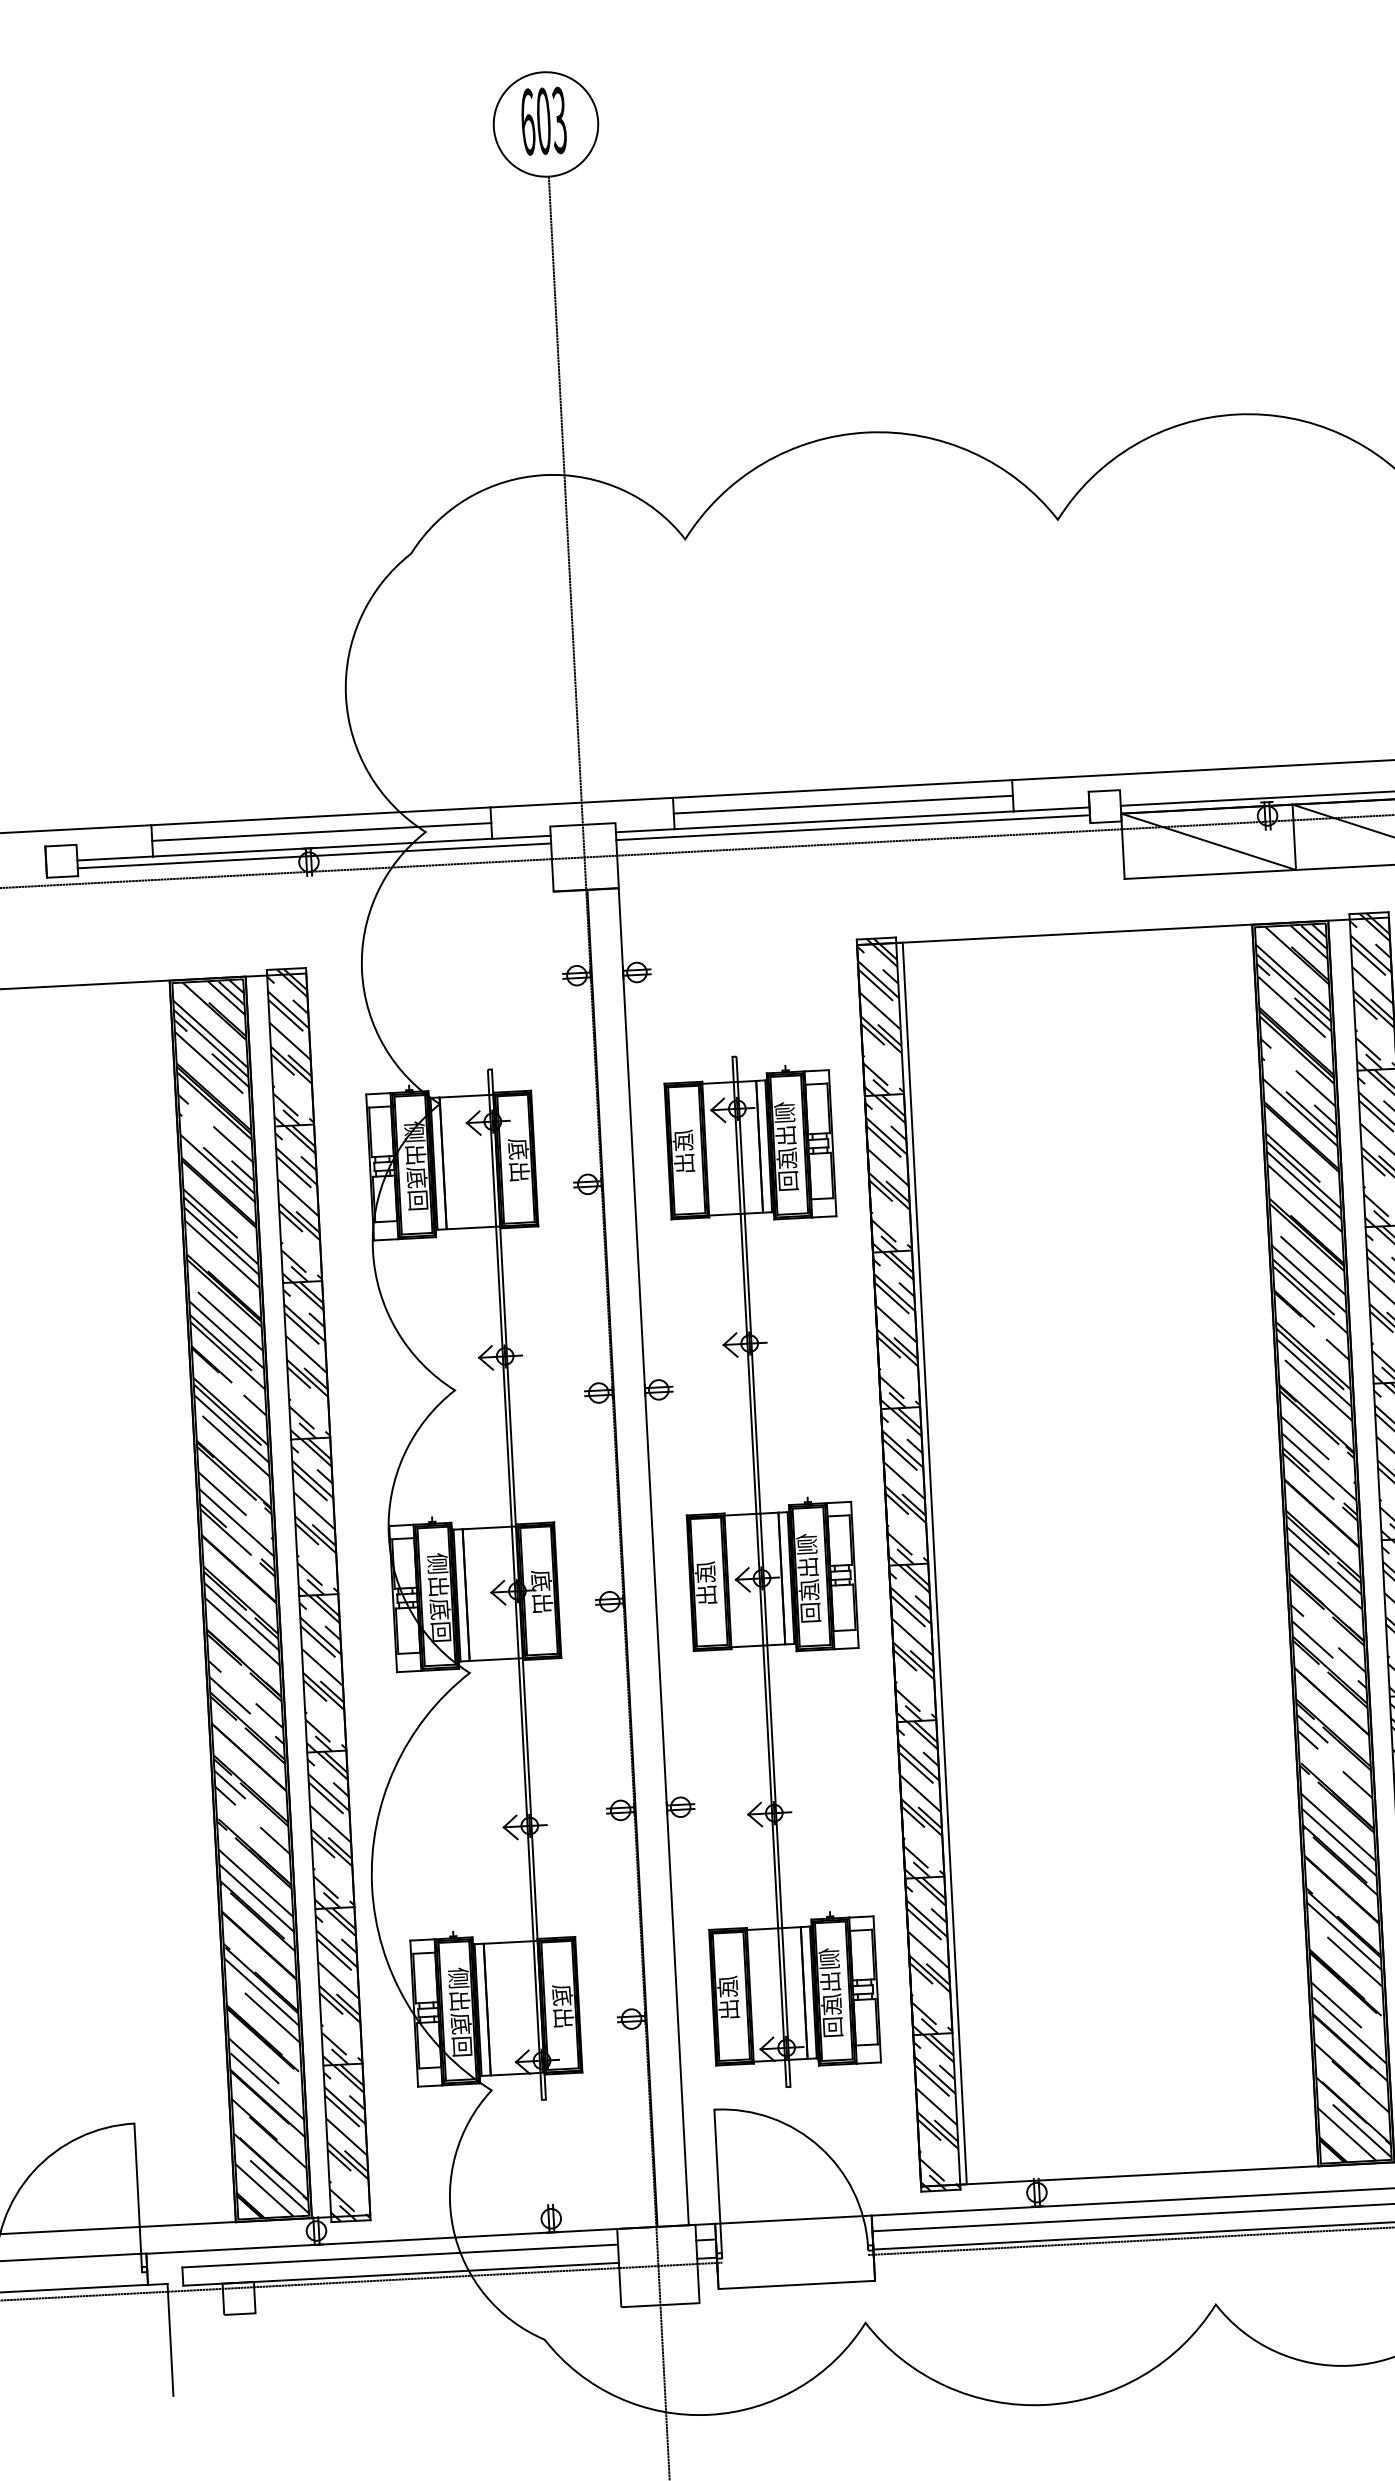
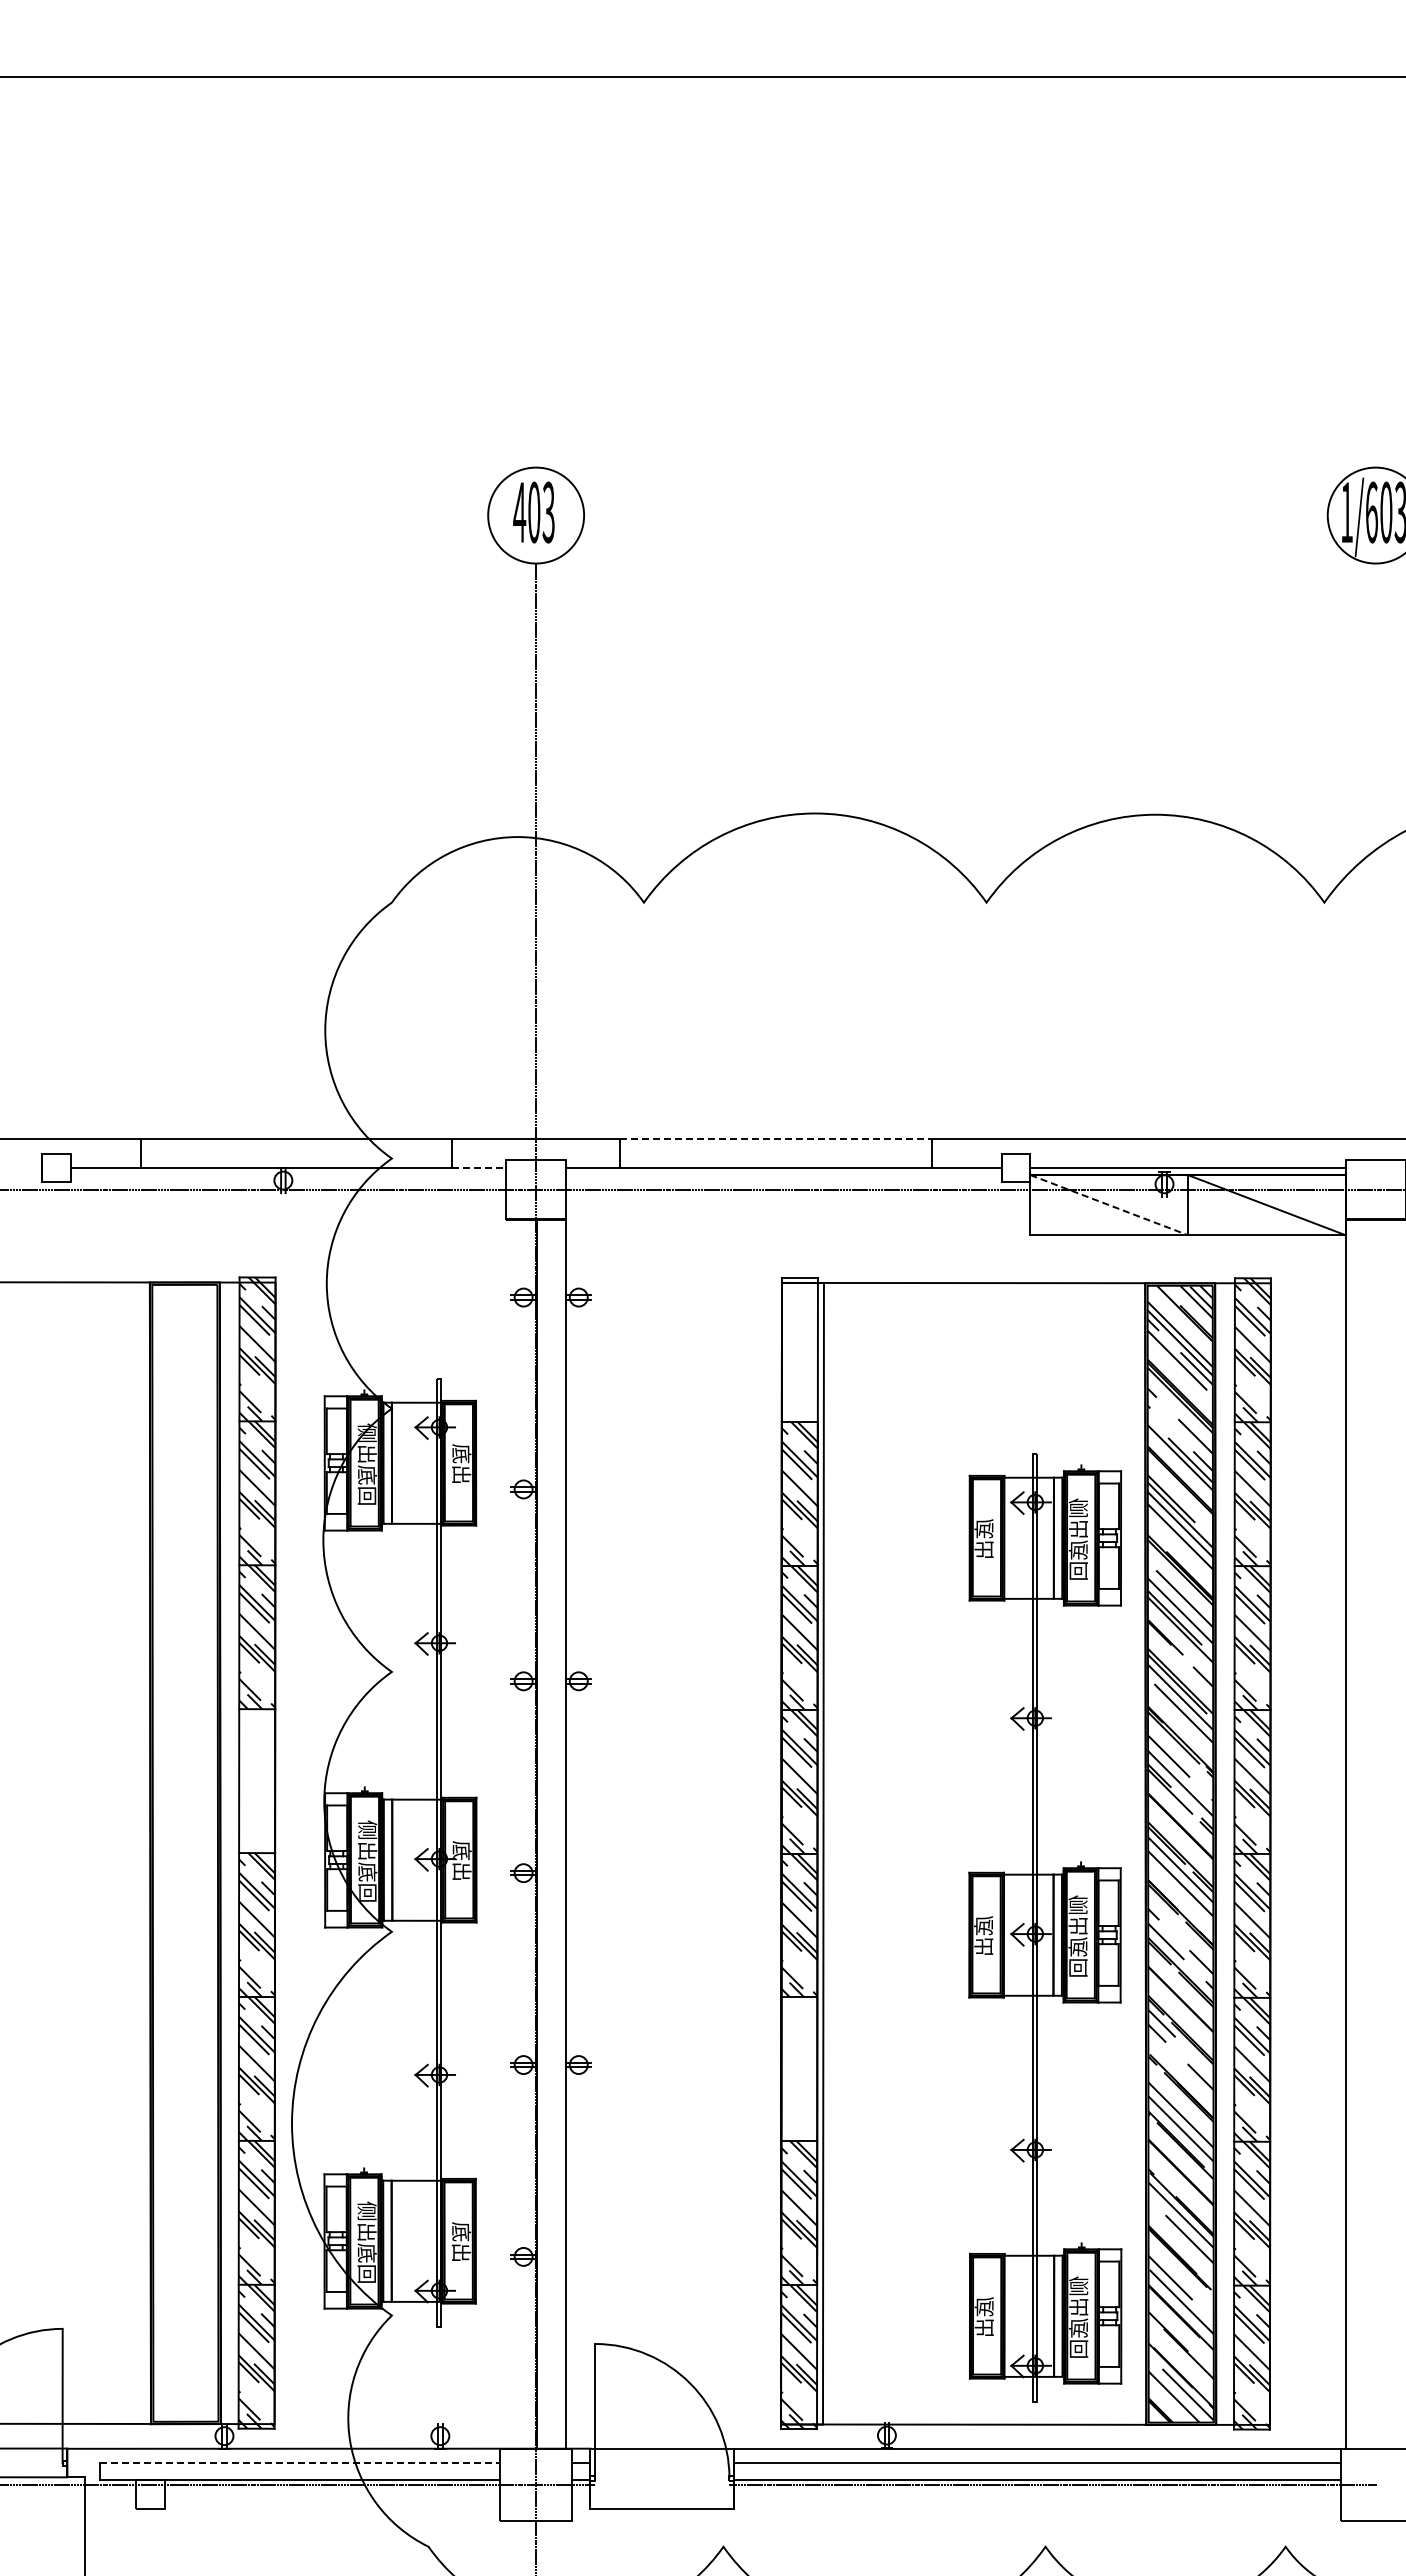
text: (527, 122) -> (519, 512), 603 -> 403
line: (842, 789) -> (776, 1139), solid -> dashed
line: (843, 804) -> (776, 1153), removed
line: (852, 828) -> (783, 1175), removed
line: (321, 831) -> (296, 1153), removed
line: (521, 837) -> (479, 1168), solid -> dashed
line: (1208, 842) -> (1109, 1205), solid -> dashed
line: (314, 856) -> (288, 1175), removed
hatch: (879, 1016) -> (799, 1349), removed
hatch: (315, 1517) -> (257, 1781), removed
part: (772, 1570) -> (1045, 1927), moved
hatch: (240, 1598) -> (185, 1852), removed
hatch: (920, 1799) -> (799, 2069), removed
line: (400, 2256) -> (300, 2463), solid -> dashed

